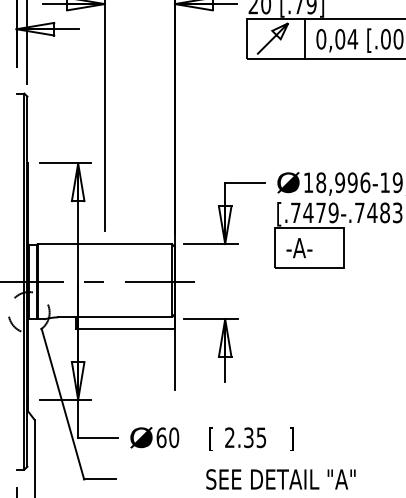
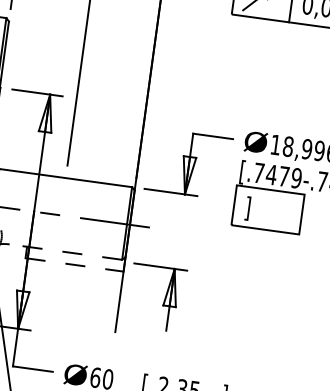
text: (299, 249) -> (257, 209), -A- -> ]
line: (115, 317) -> (66, 252), solid -> dashed
line: (125, 328) -> (74, 264), solid -> dashed

